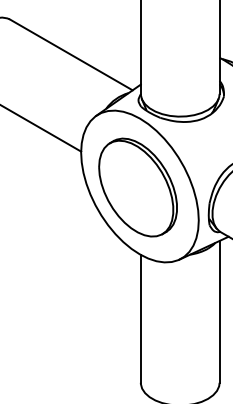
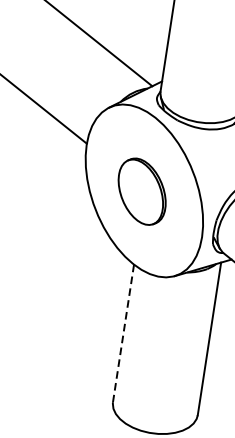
part: (137, 187) -> (141, 191), size x0.6
line: (140, 318) -> (123, 333), solid -> dashed

